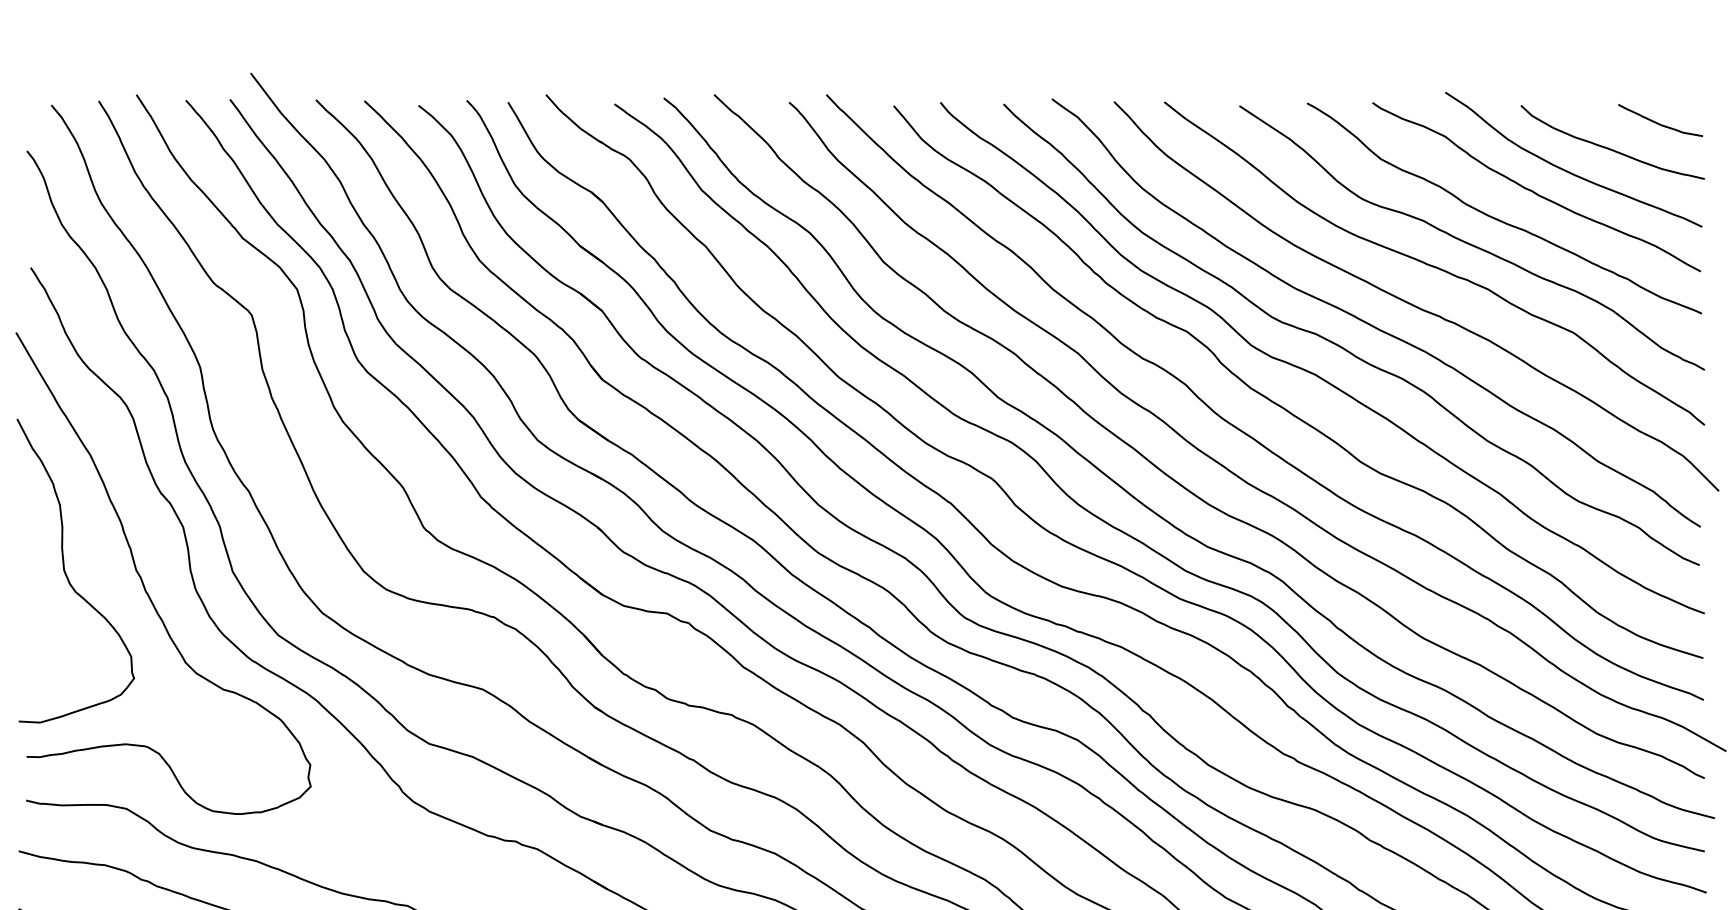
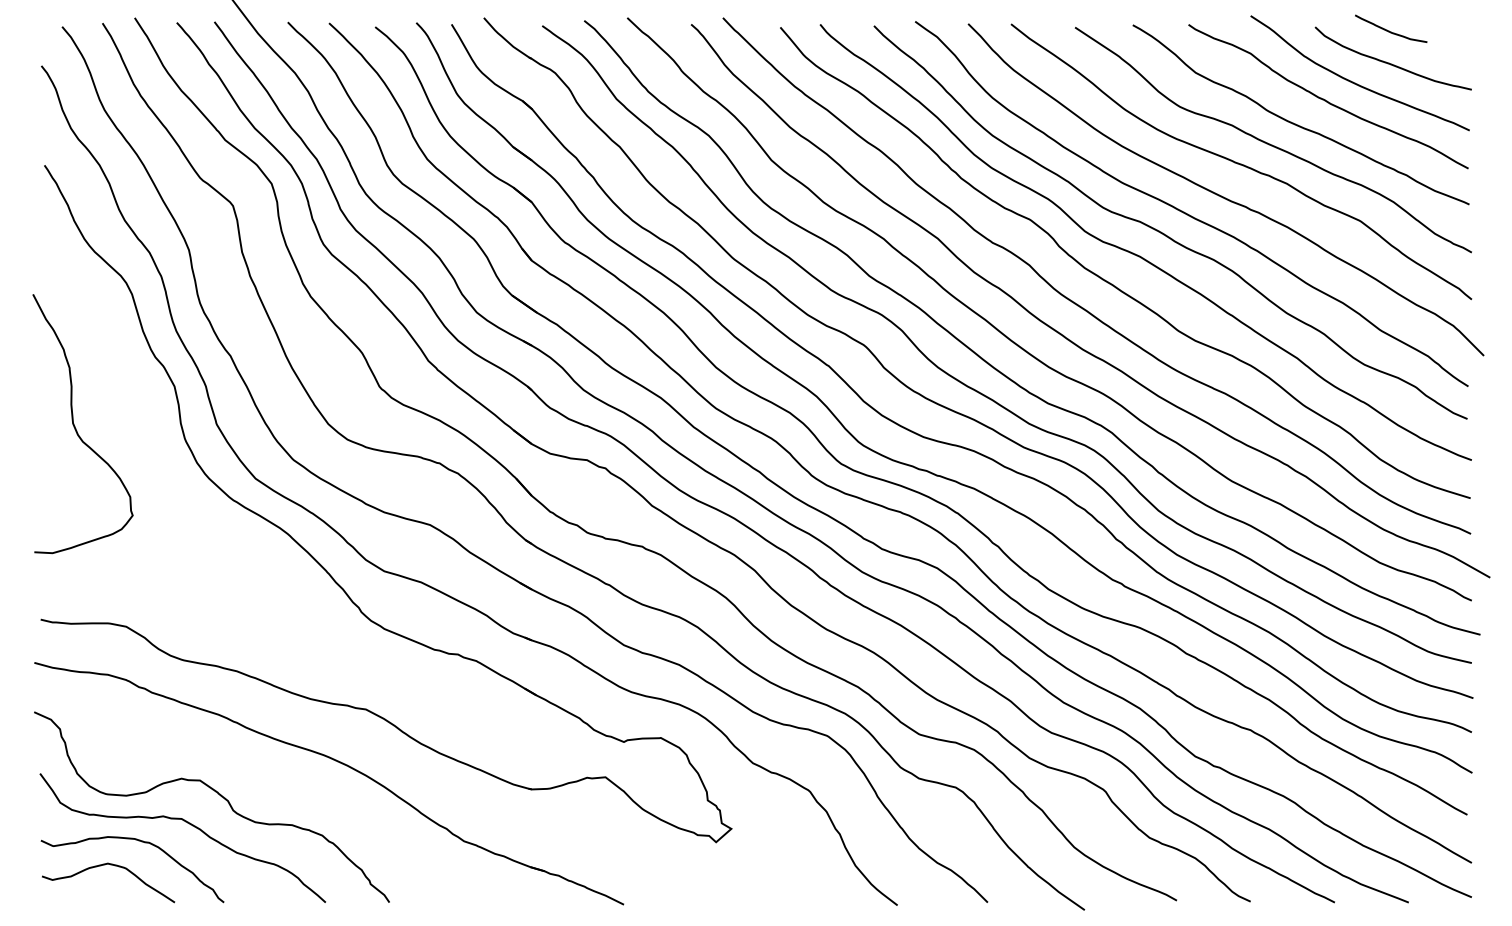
curve: (1658, 122) -> (1389, 30), moved
curve: (143, 579) -> (140, 431), removed

